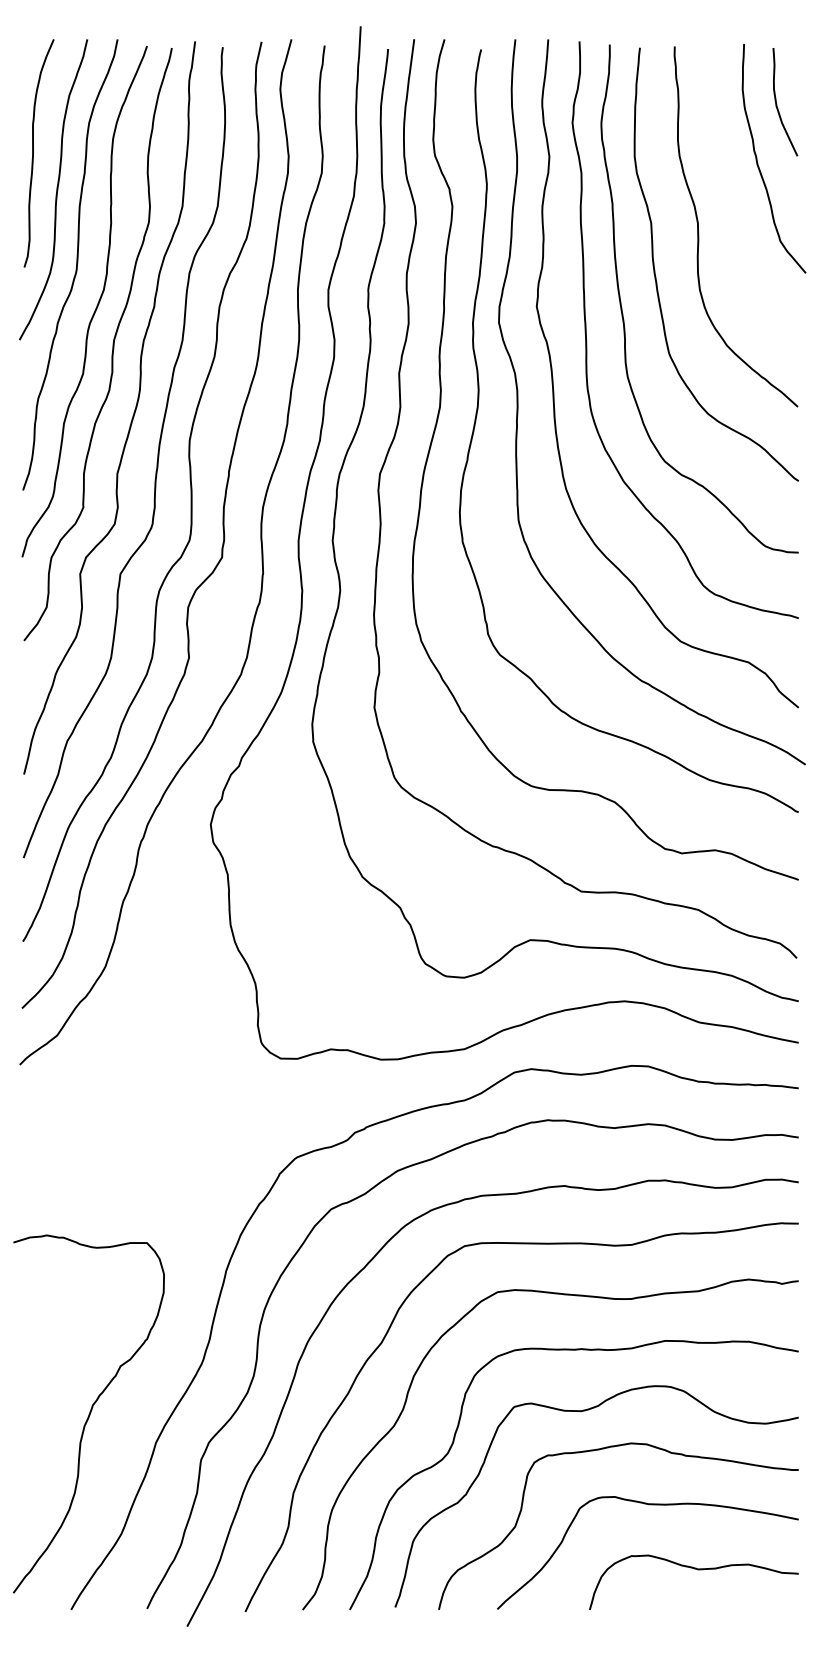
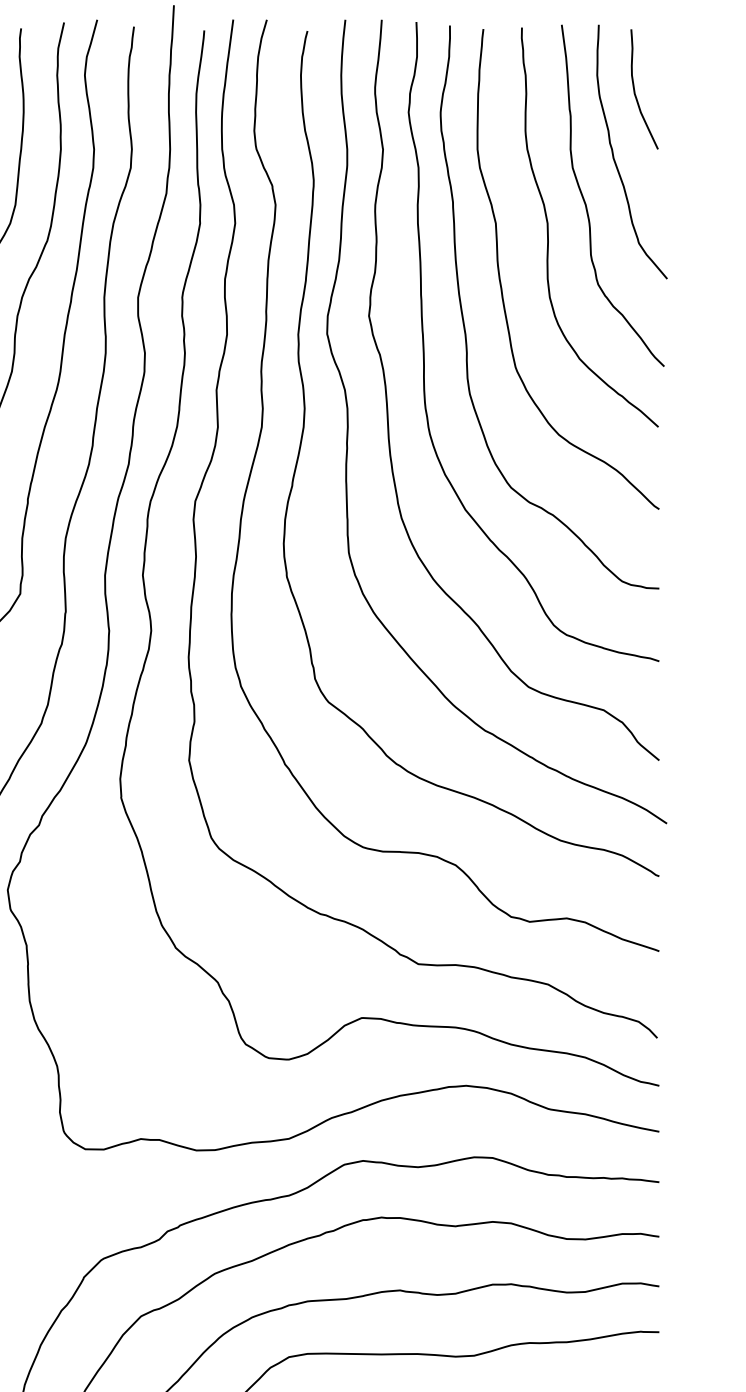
curve: (733, 206) -> (587, 204), added

